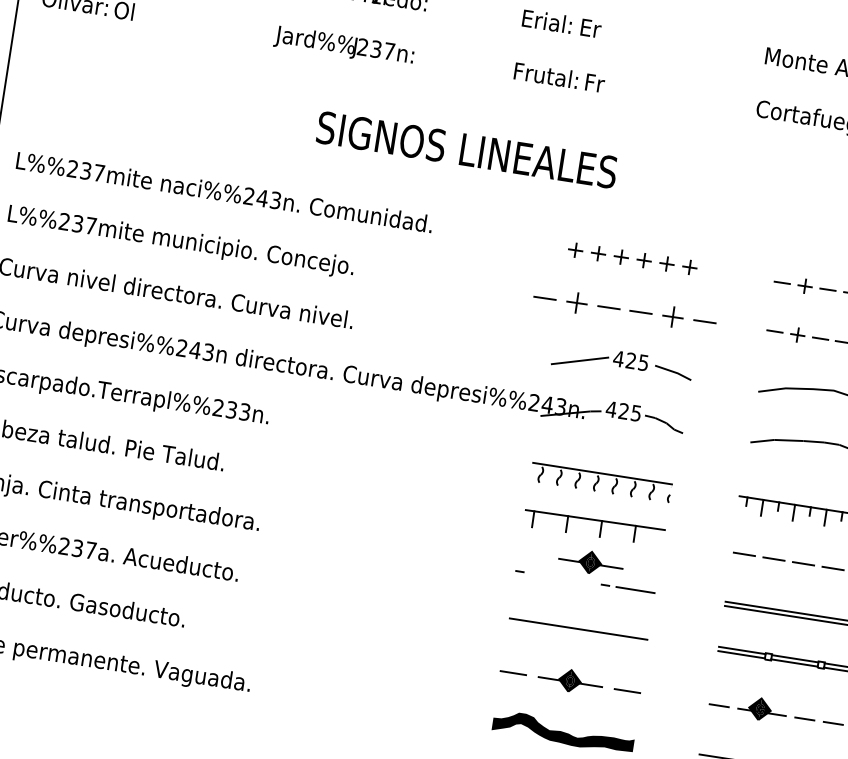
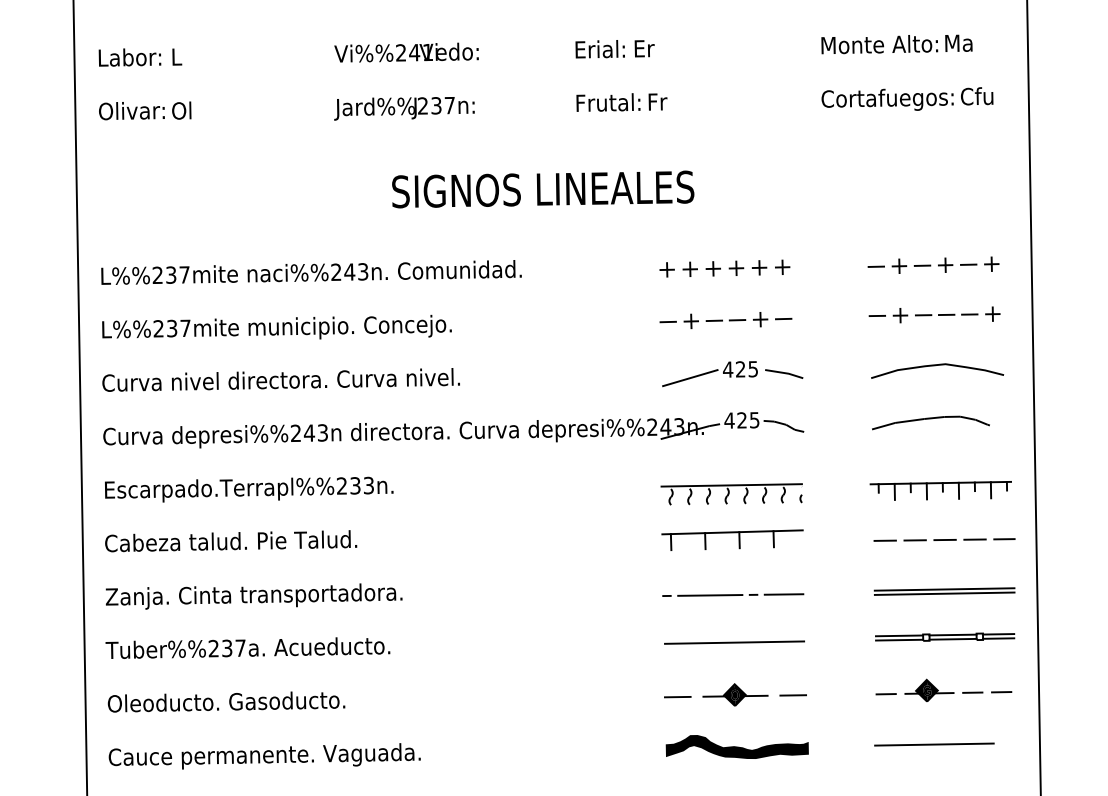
part: (624, 310) -> (725, 320), size x0.71
part: (591, 562) -> (735, 574), removed
line: (562, 578) -> (710, 595), added

